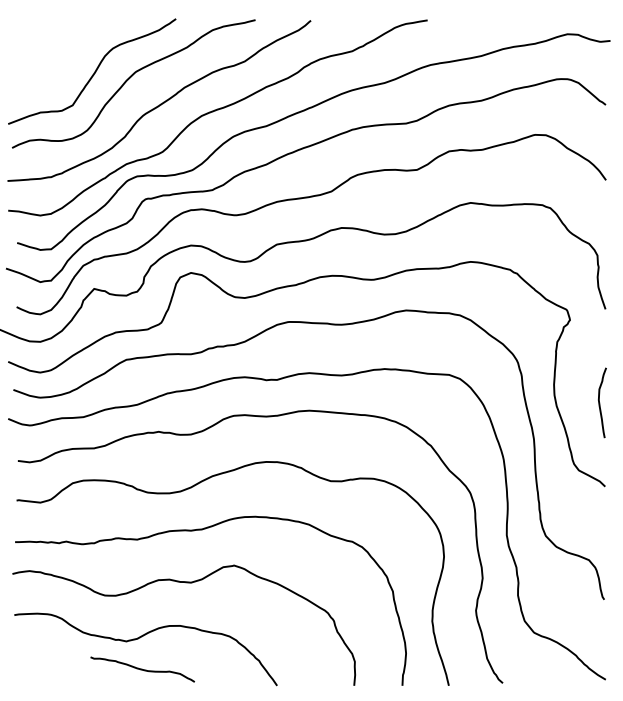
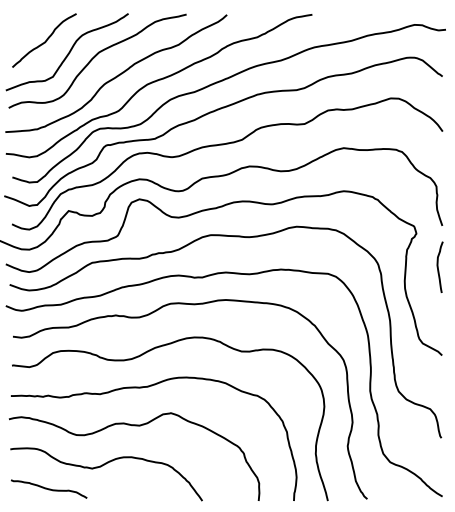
curve: (62, 55) -> (45, 40), added
curve: (600, 401) -> (438, 266), moved
curve: (143, 668) -> (49, 488), moved

